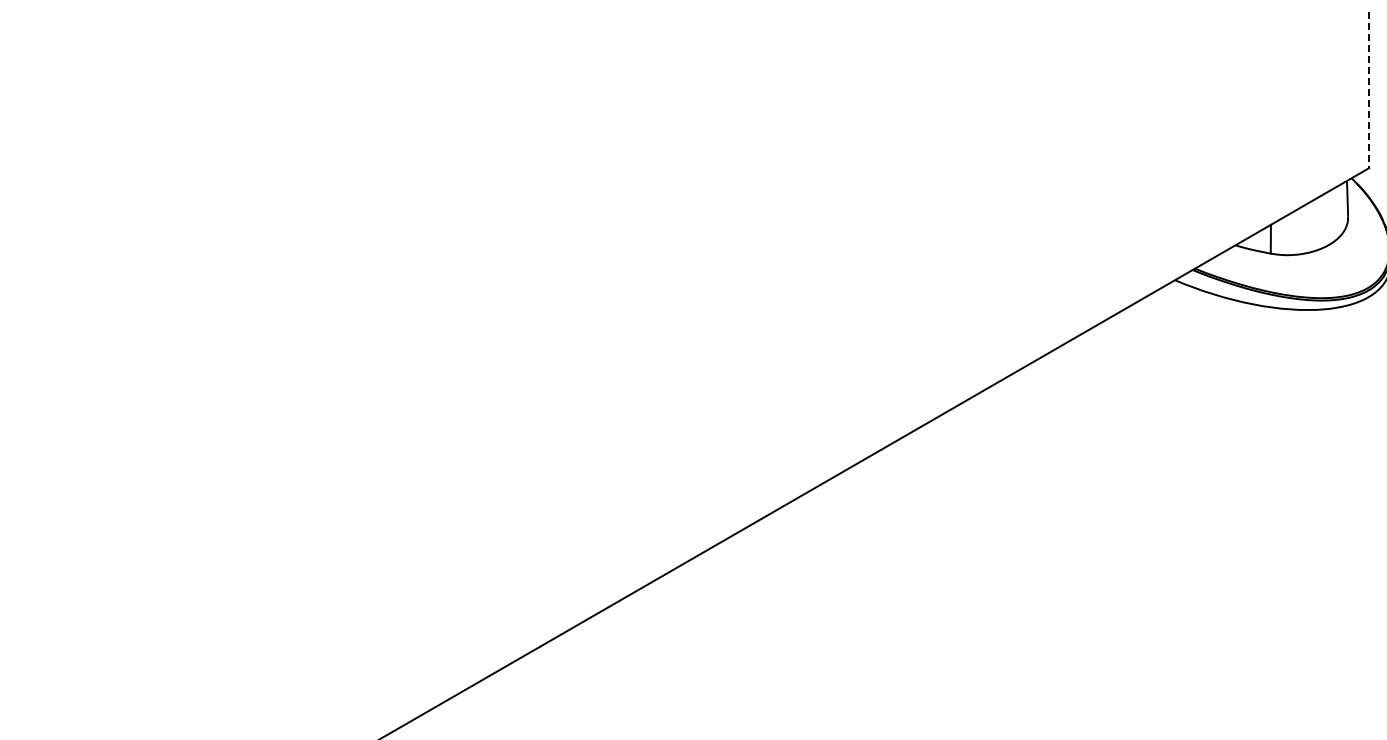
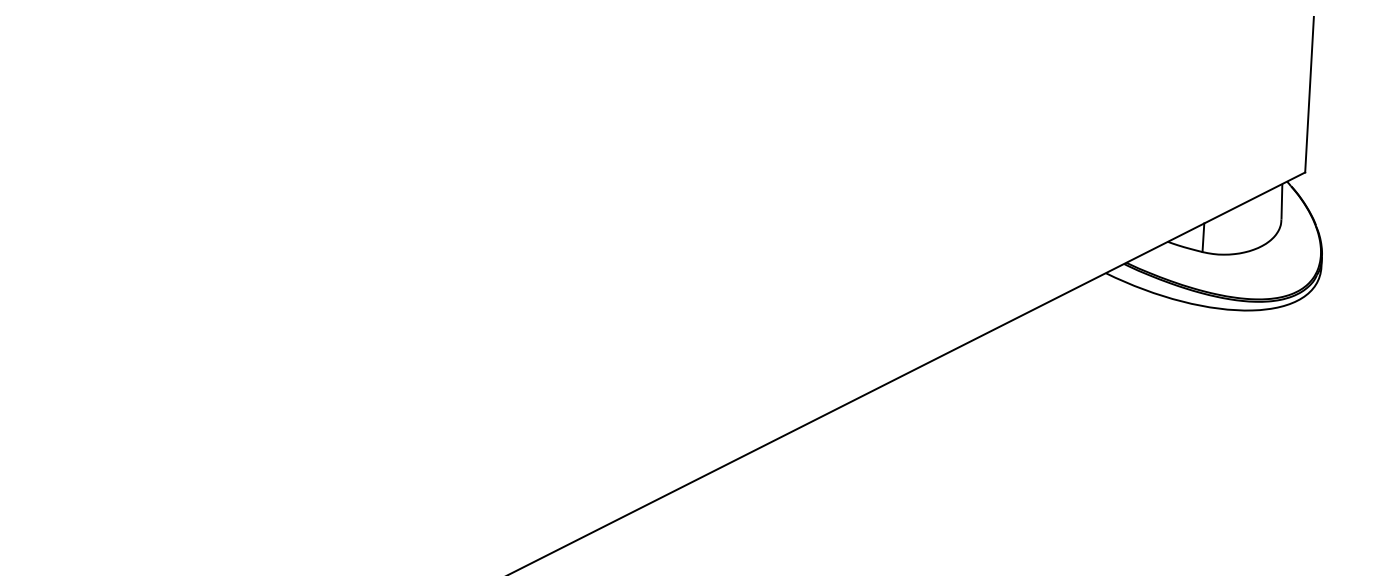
line: (1369, 90) -> (1309, 95), dashed -> solid

